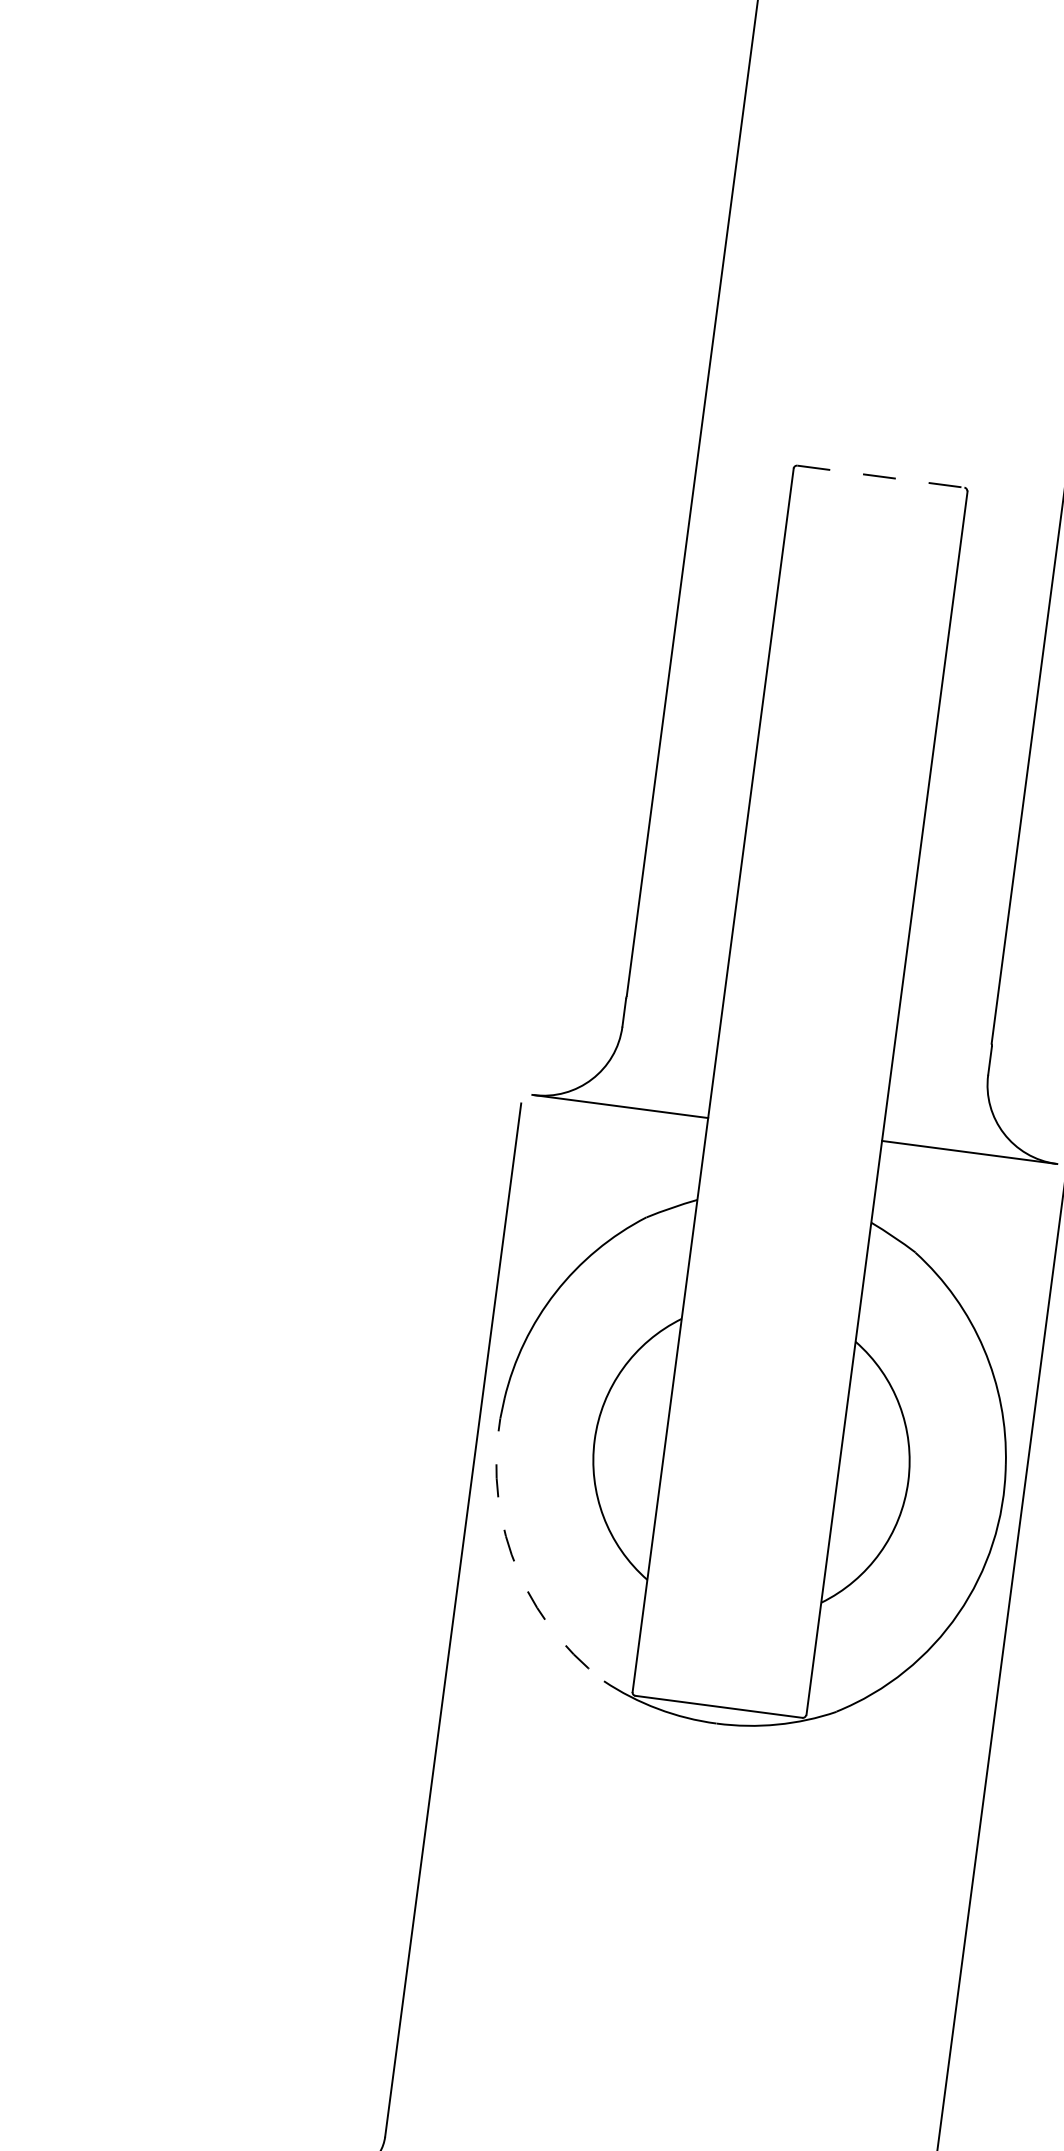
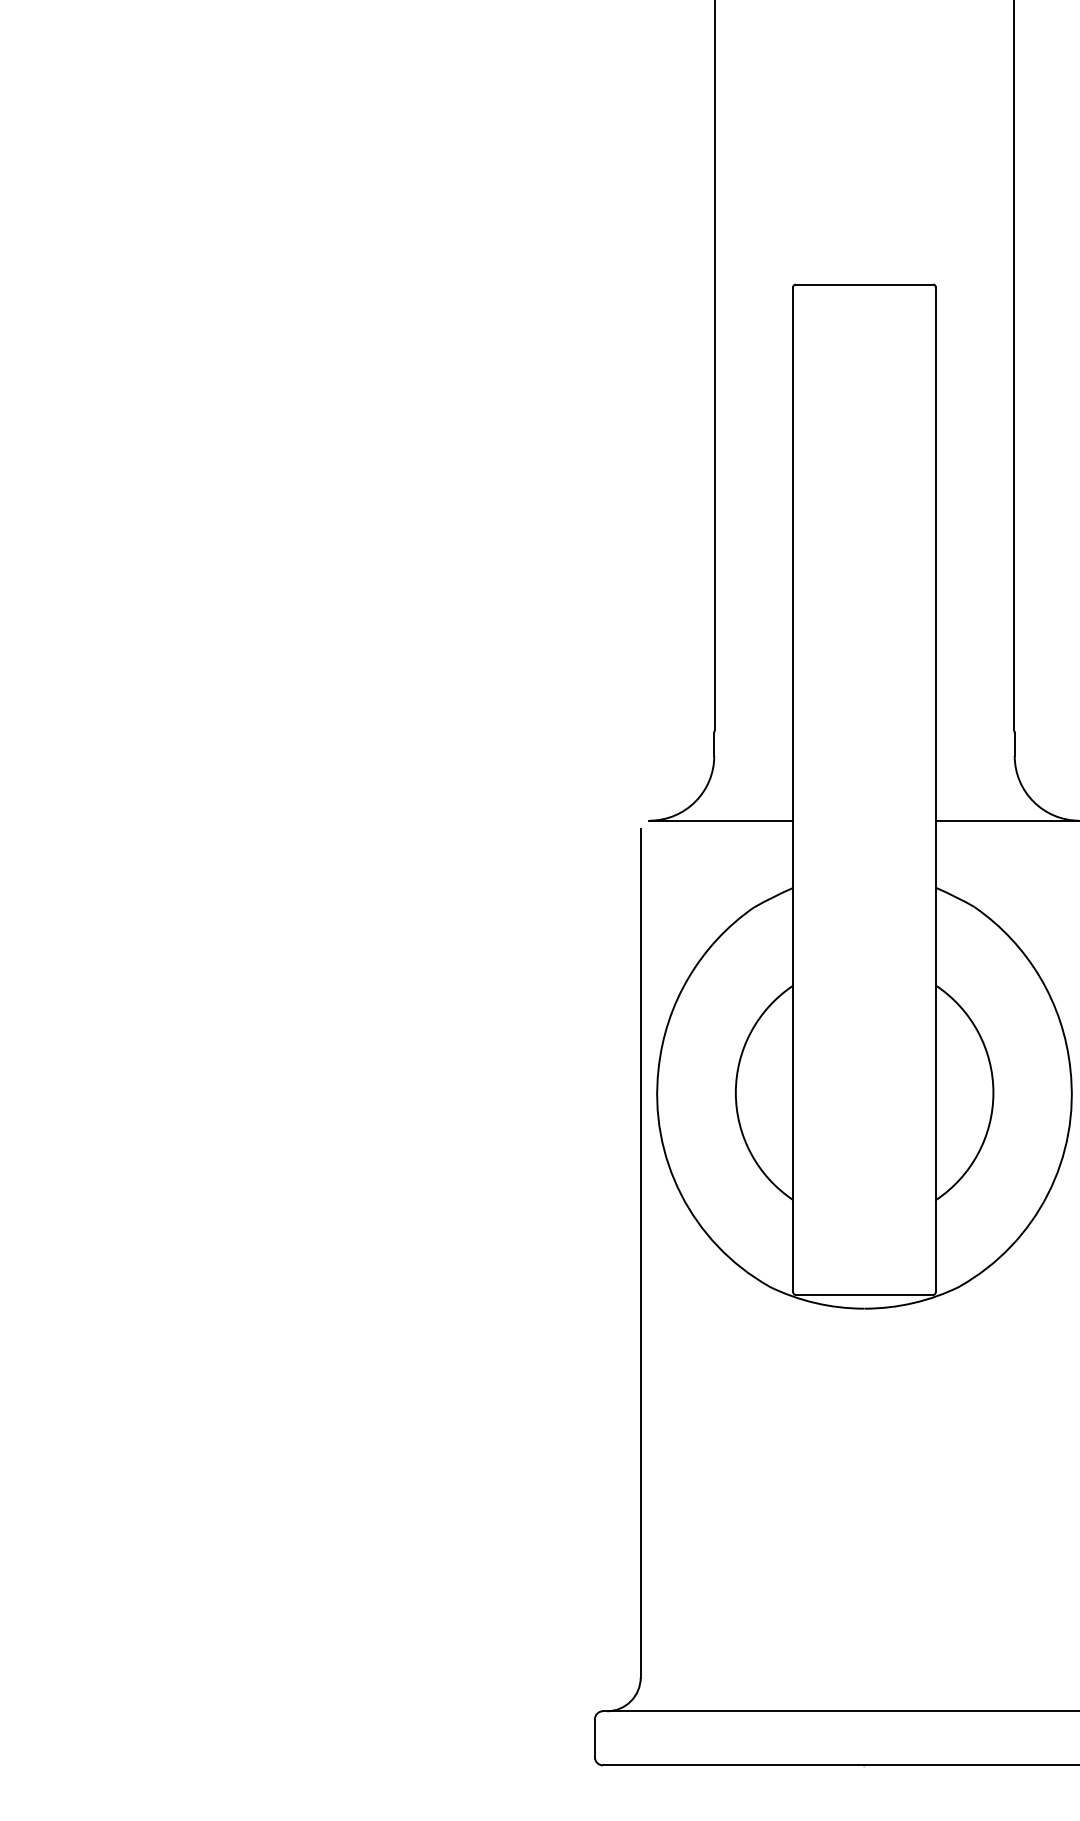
line: (880, 476) -> (864, 284), dashed -> solid
arc: (512, 1555) -> (681, 1194), dashed -> solid

